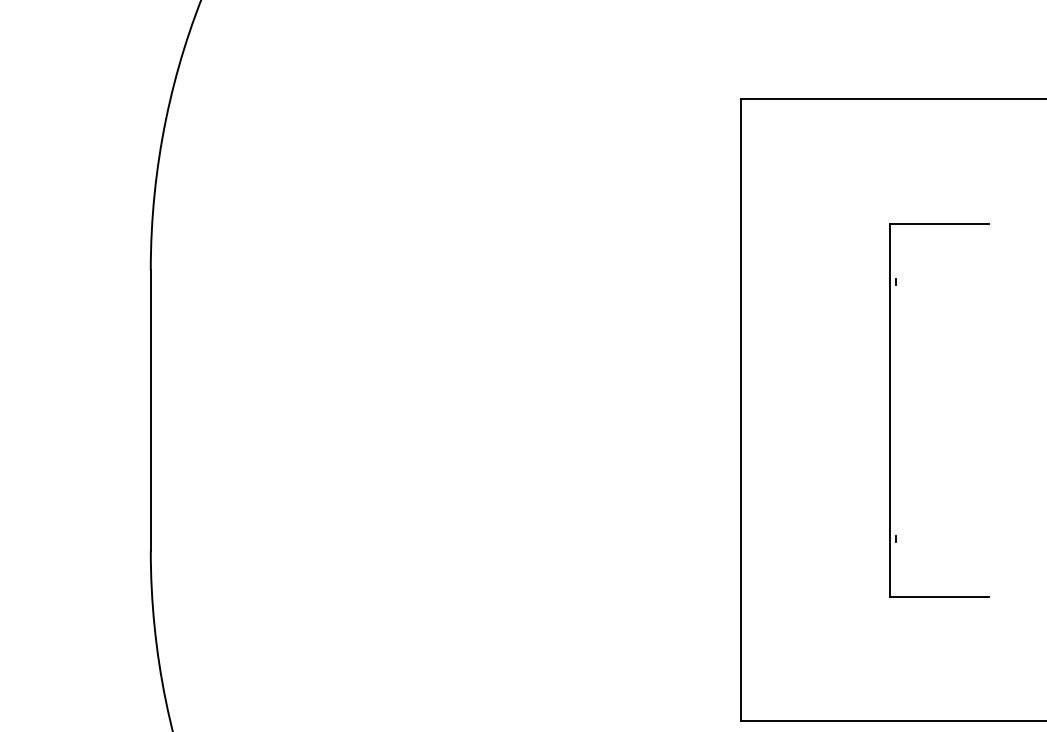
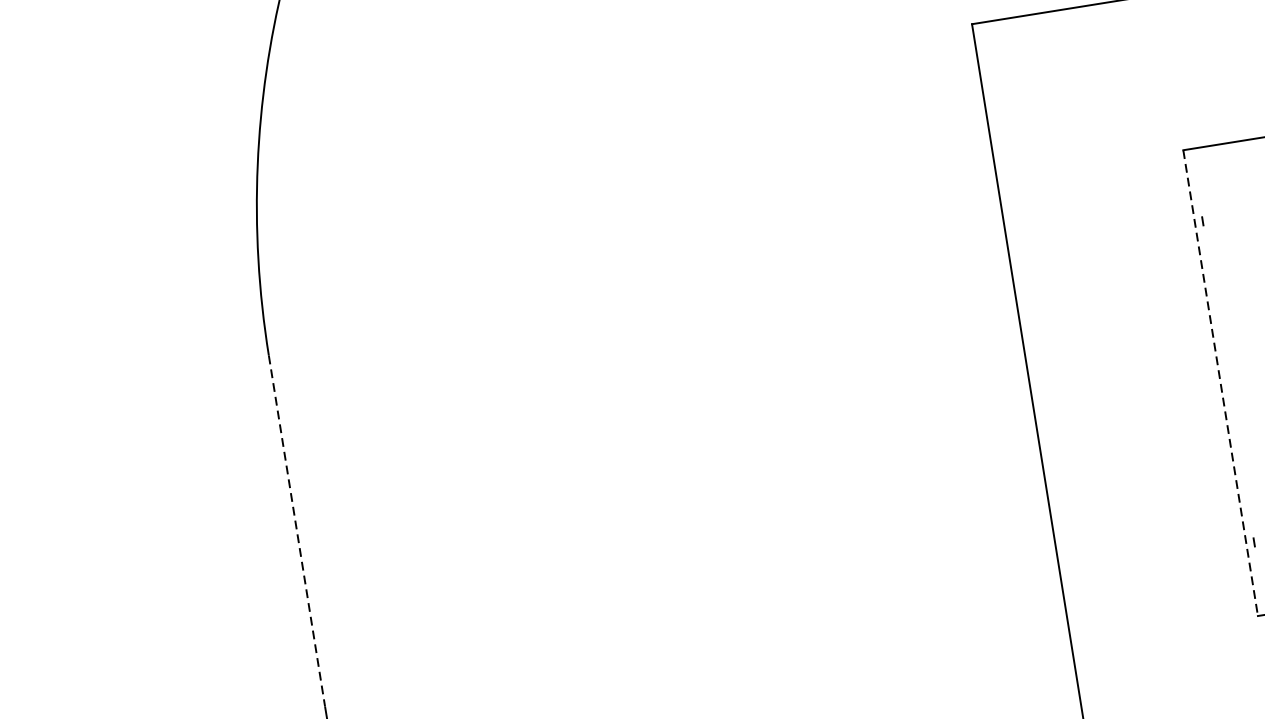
line: (150, 410) -> (296, 531), solid -> dashed
line: (889, 410) -> (1220, 383), solid -> dashed

